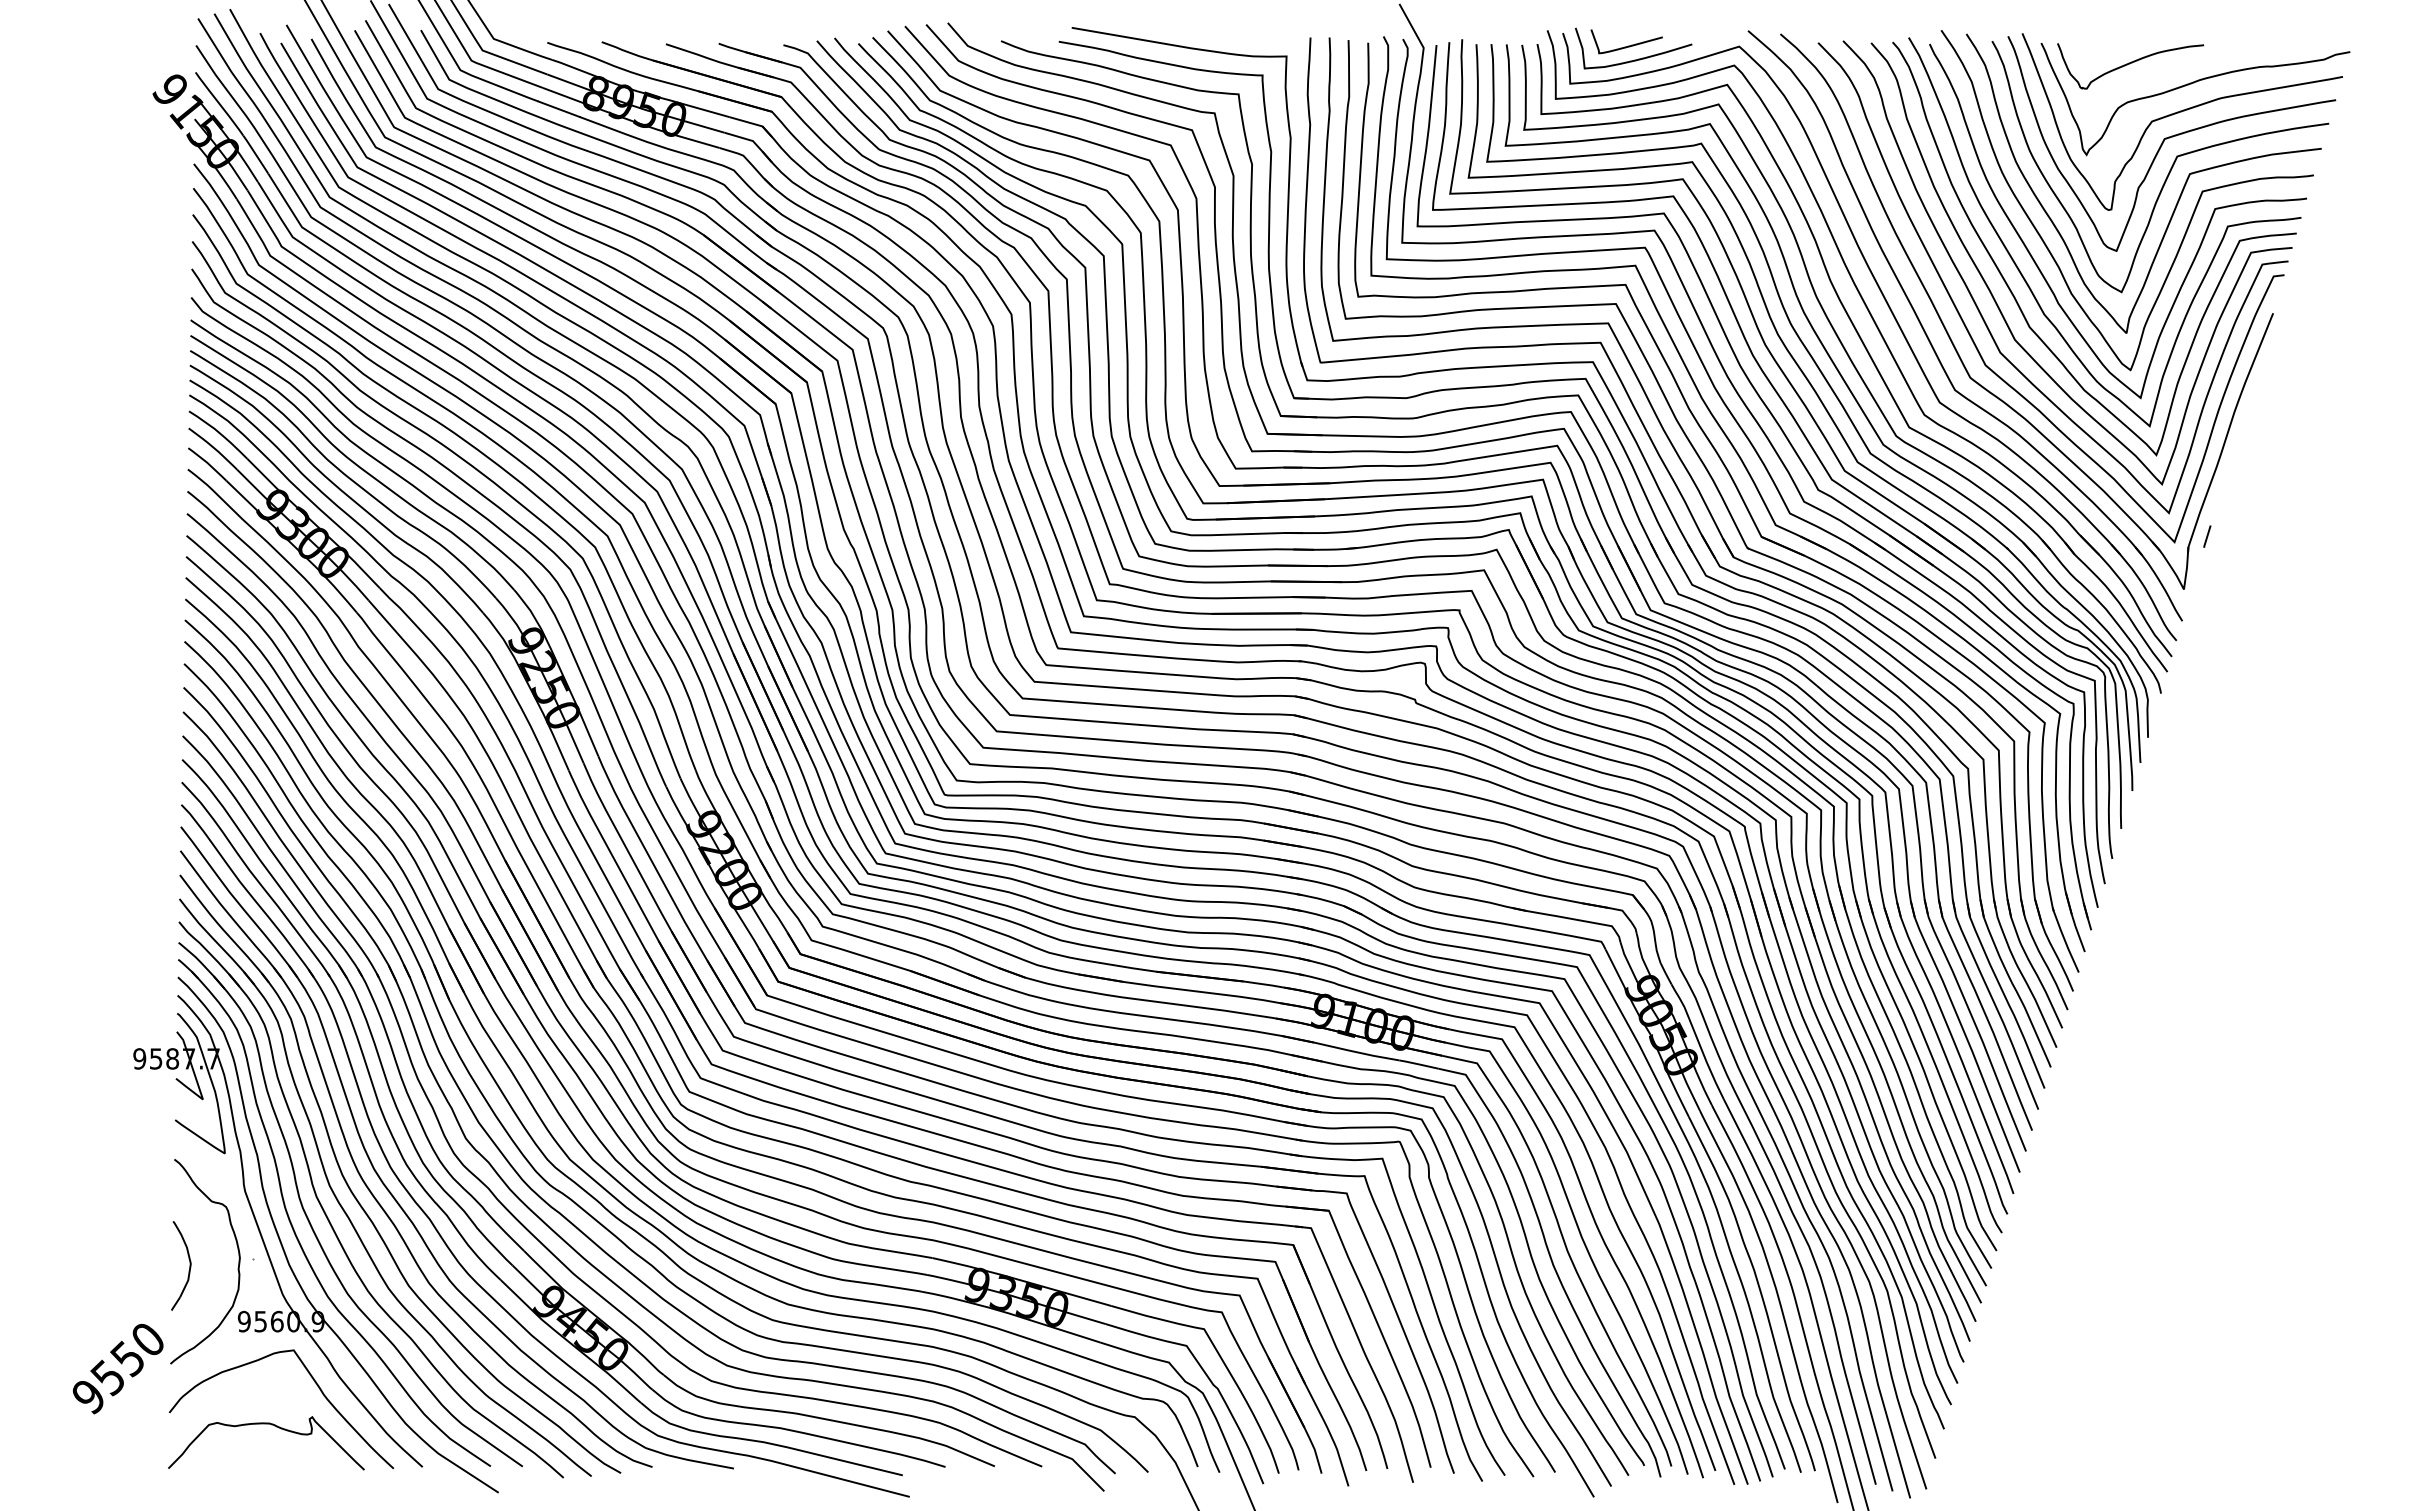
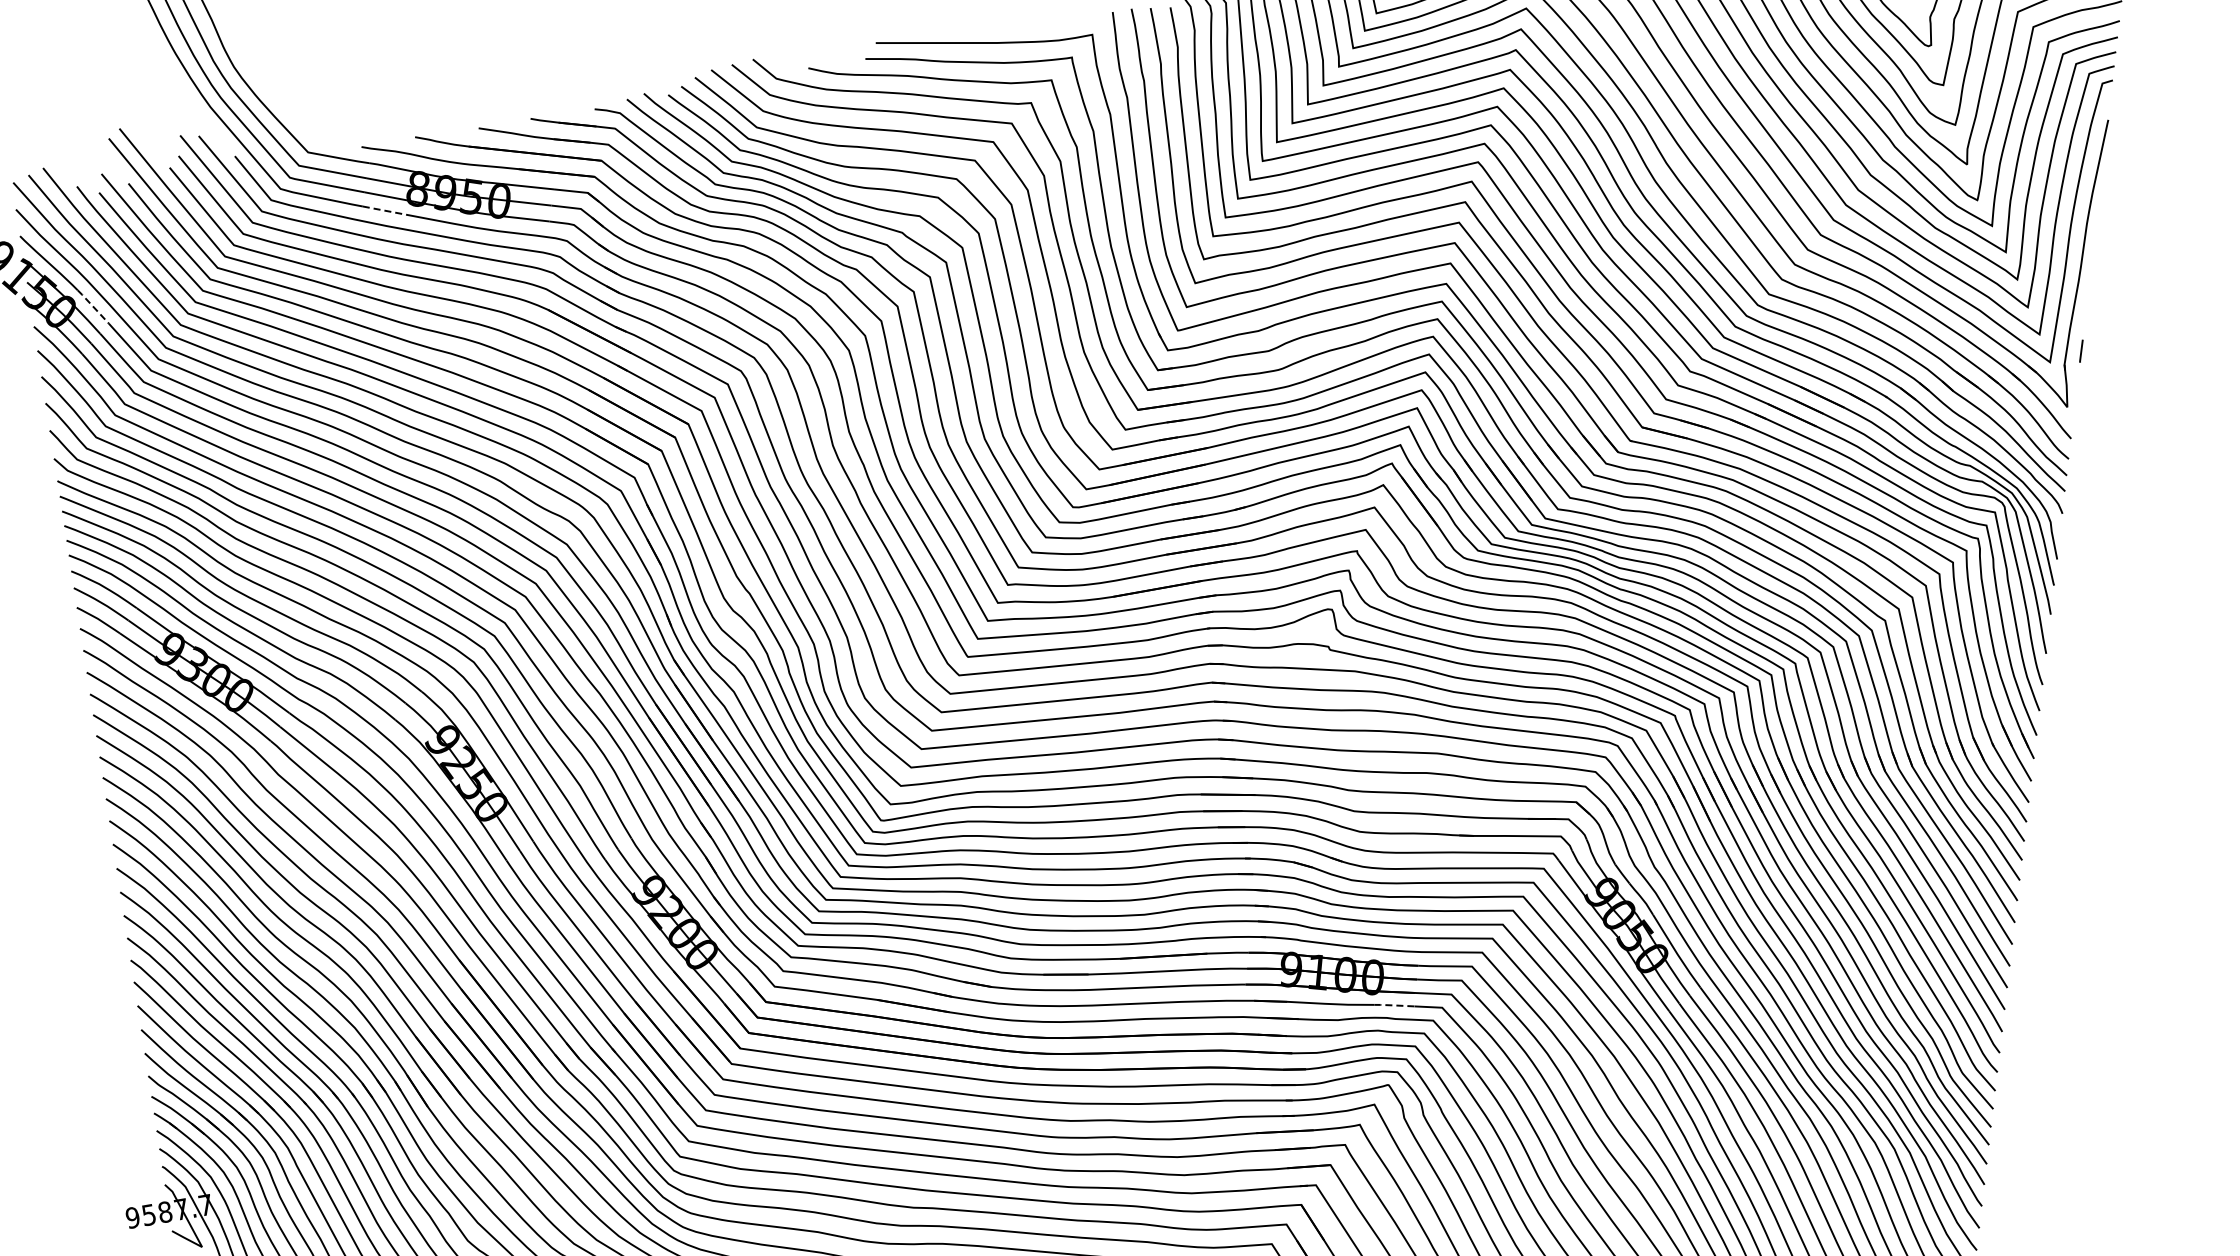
line: (559, 109) -> (384, 210), solid -> dashed
line: (256, 154) -> (93, 306), solid -> dashed
line: (1419, 1064) -> (1394, 1005), solid -> dashed

